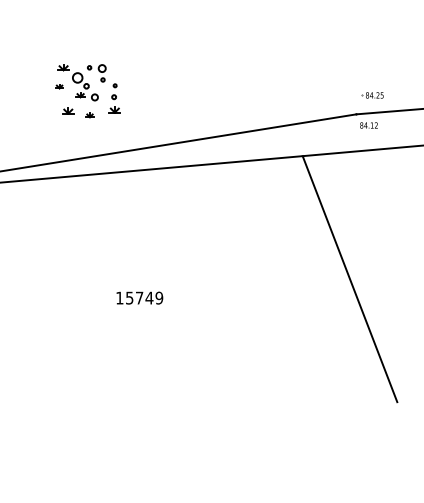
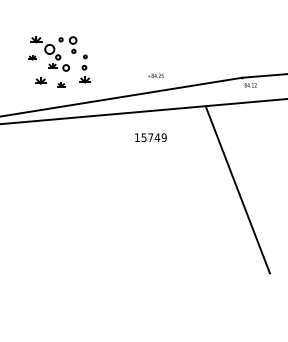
part: (87, 90) -> (59, 61), size x1.4
part: (371, 94) -> (155, 75), moved
text: (139, 297) -> (150, 137), moved

